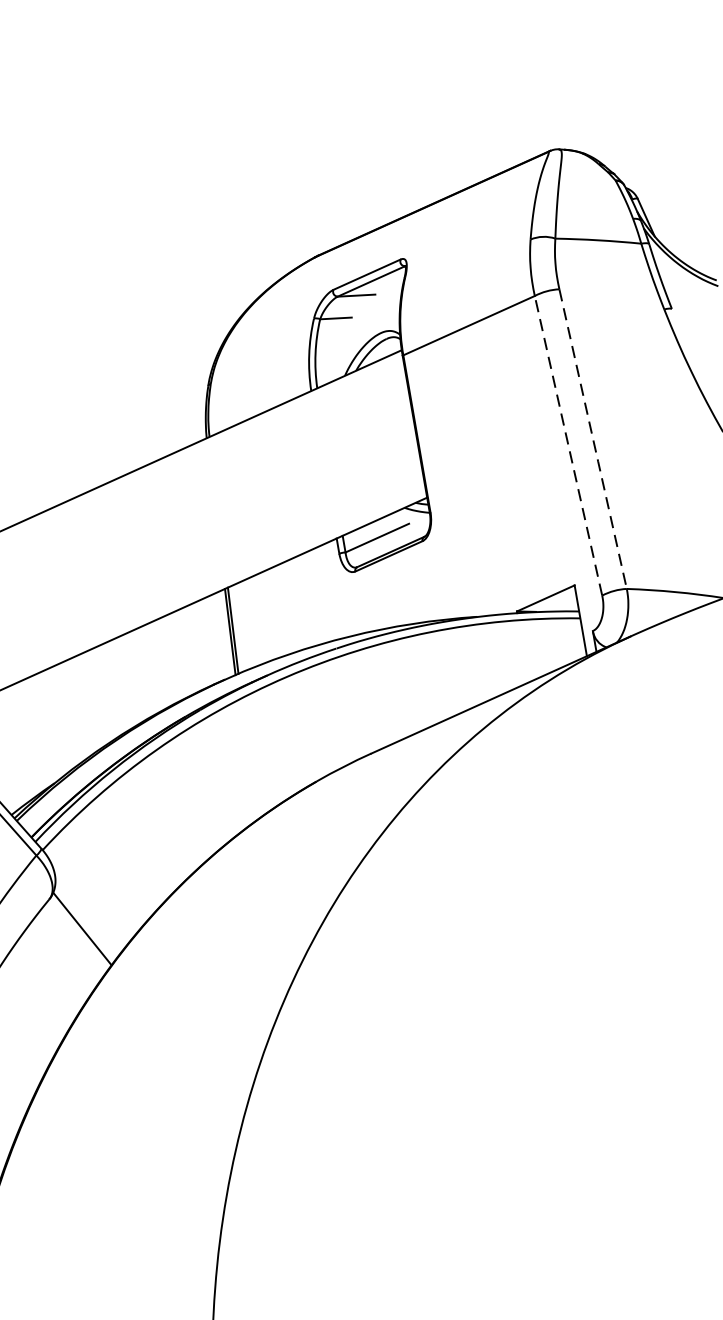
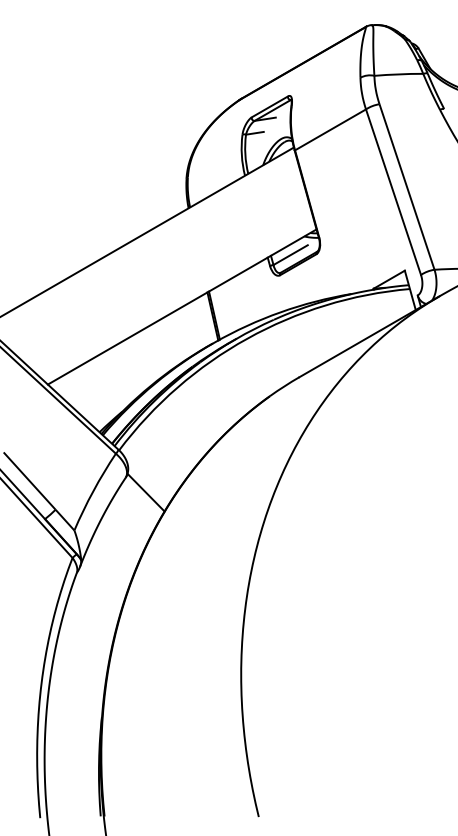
line: (592, 438) -> (406, 186), dashed -> solid
line: (568, 444) -> (393, 191), dashed -> solid

